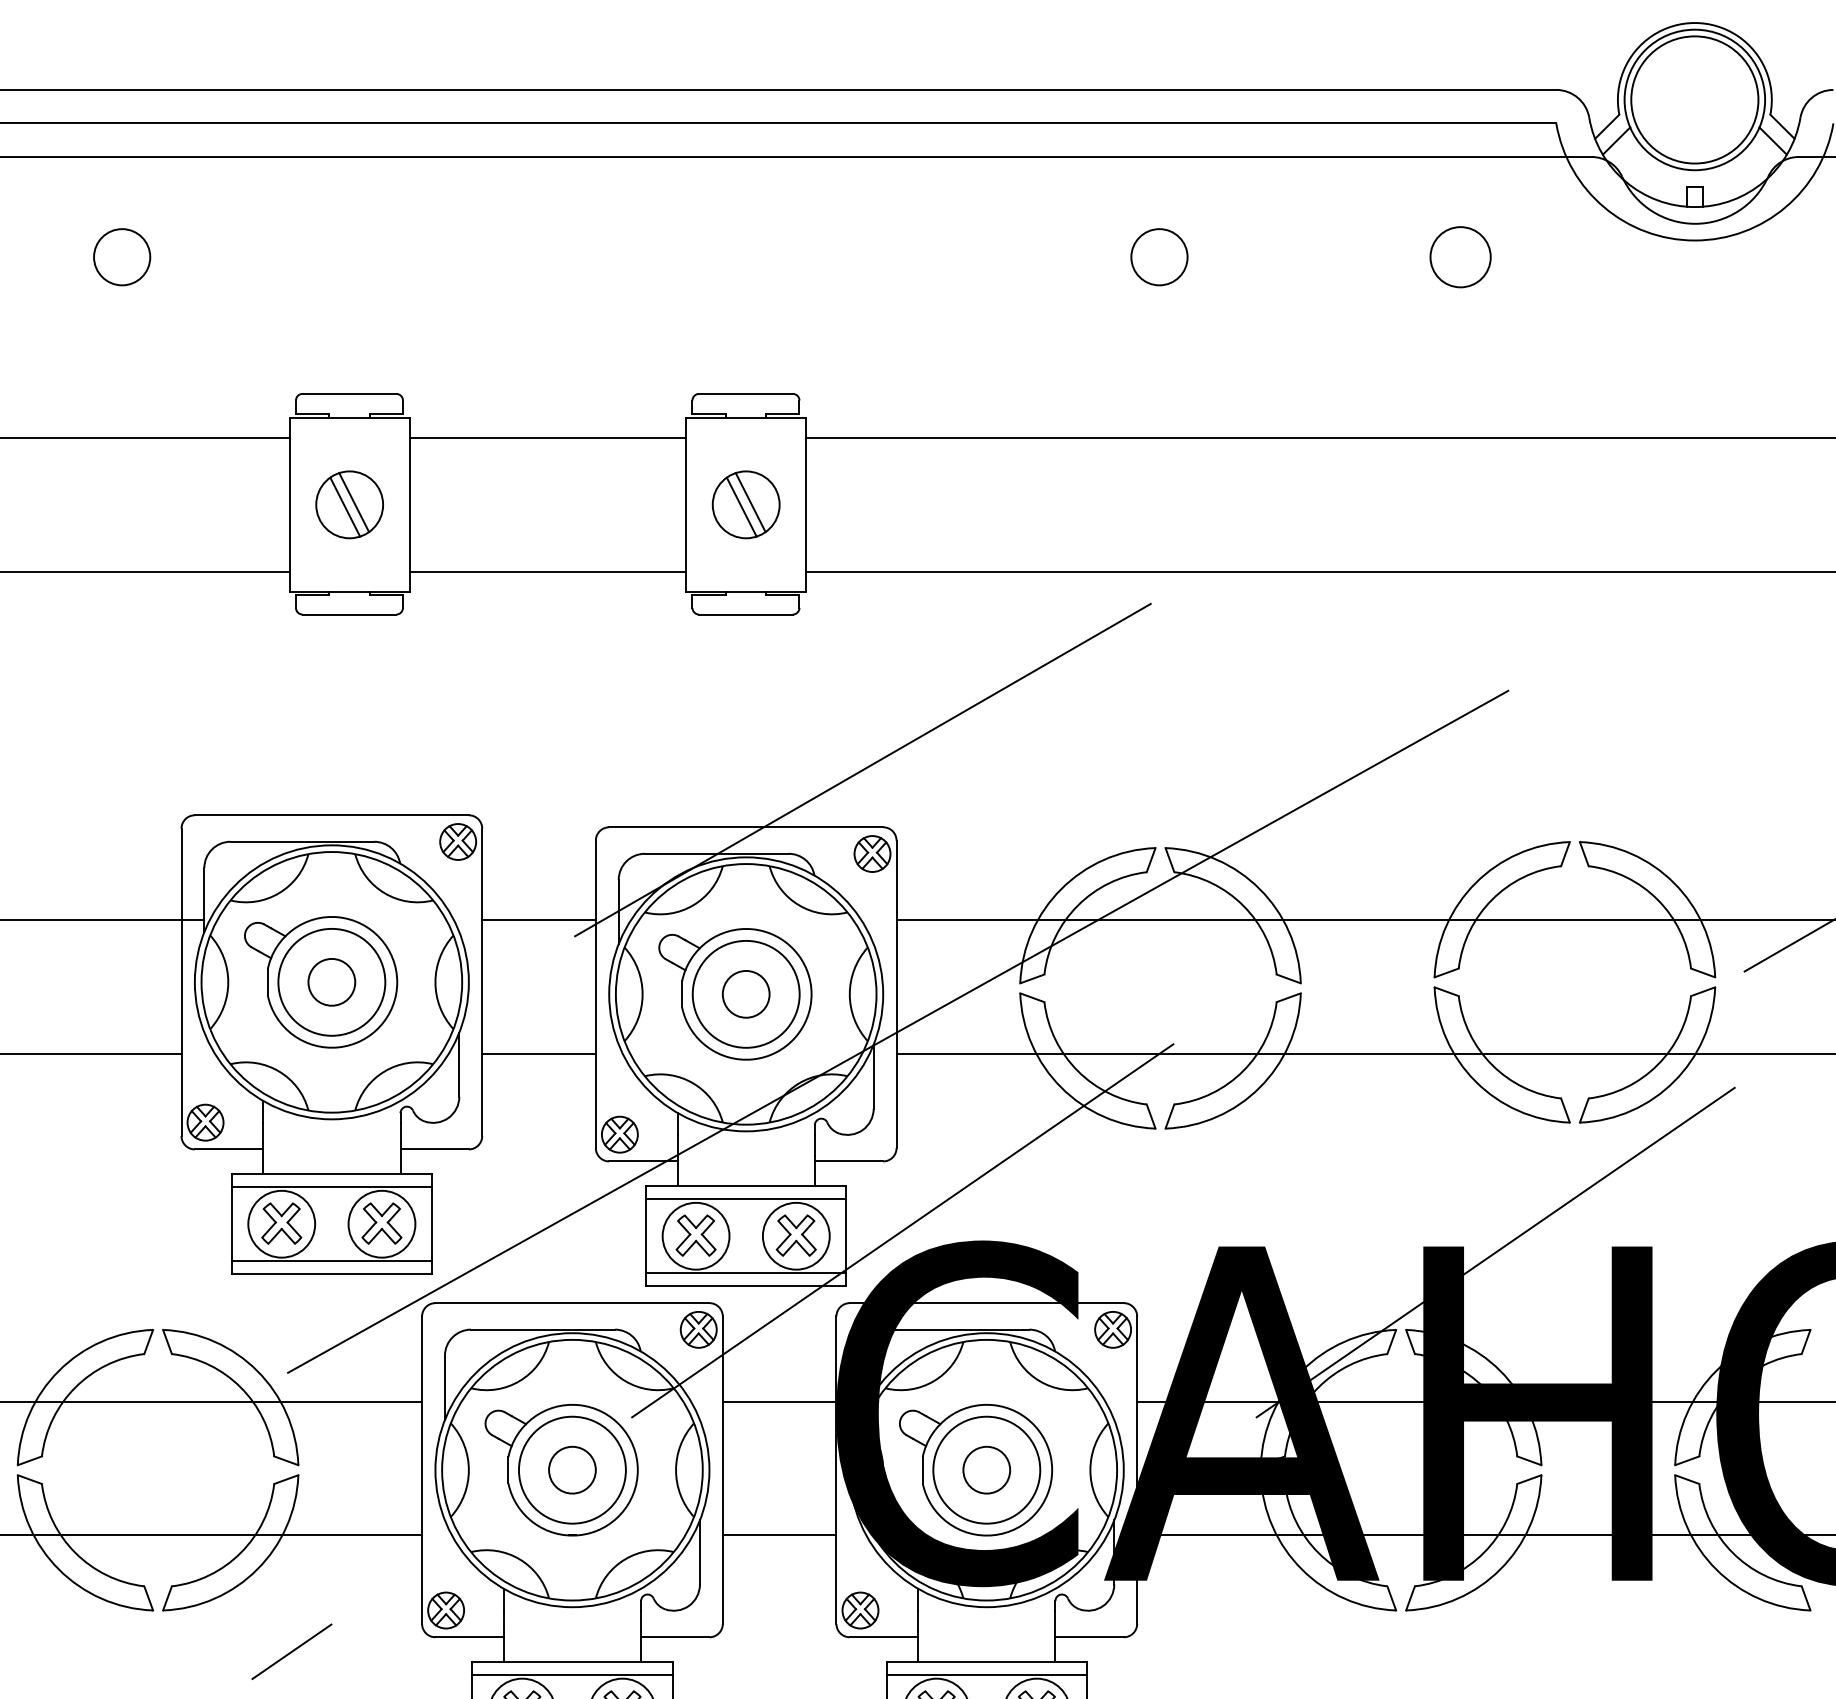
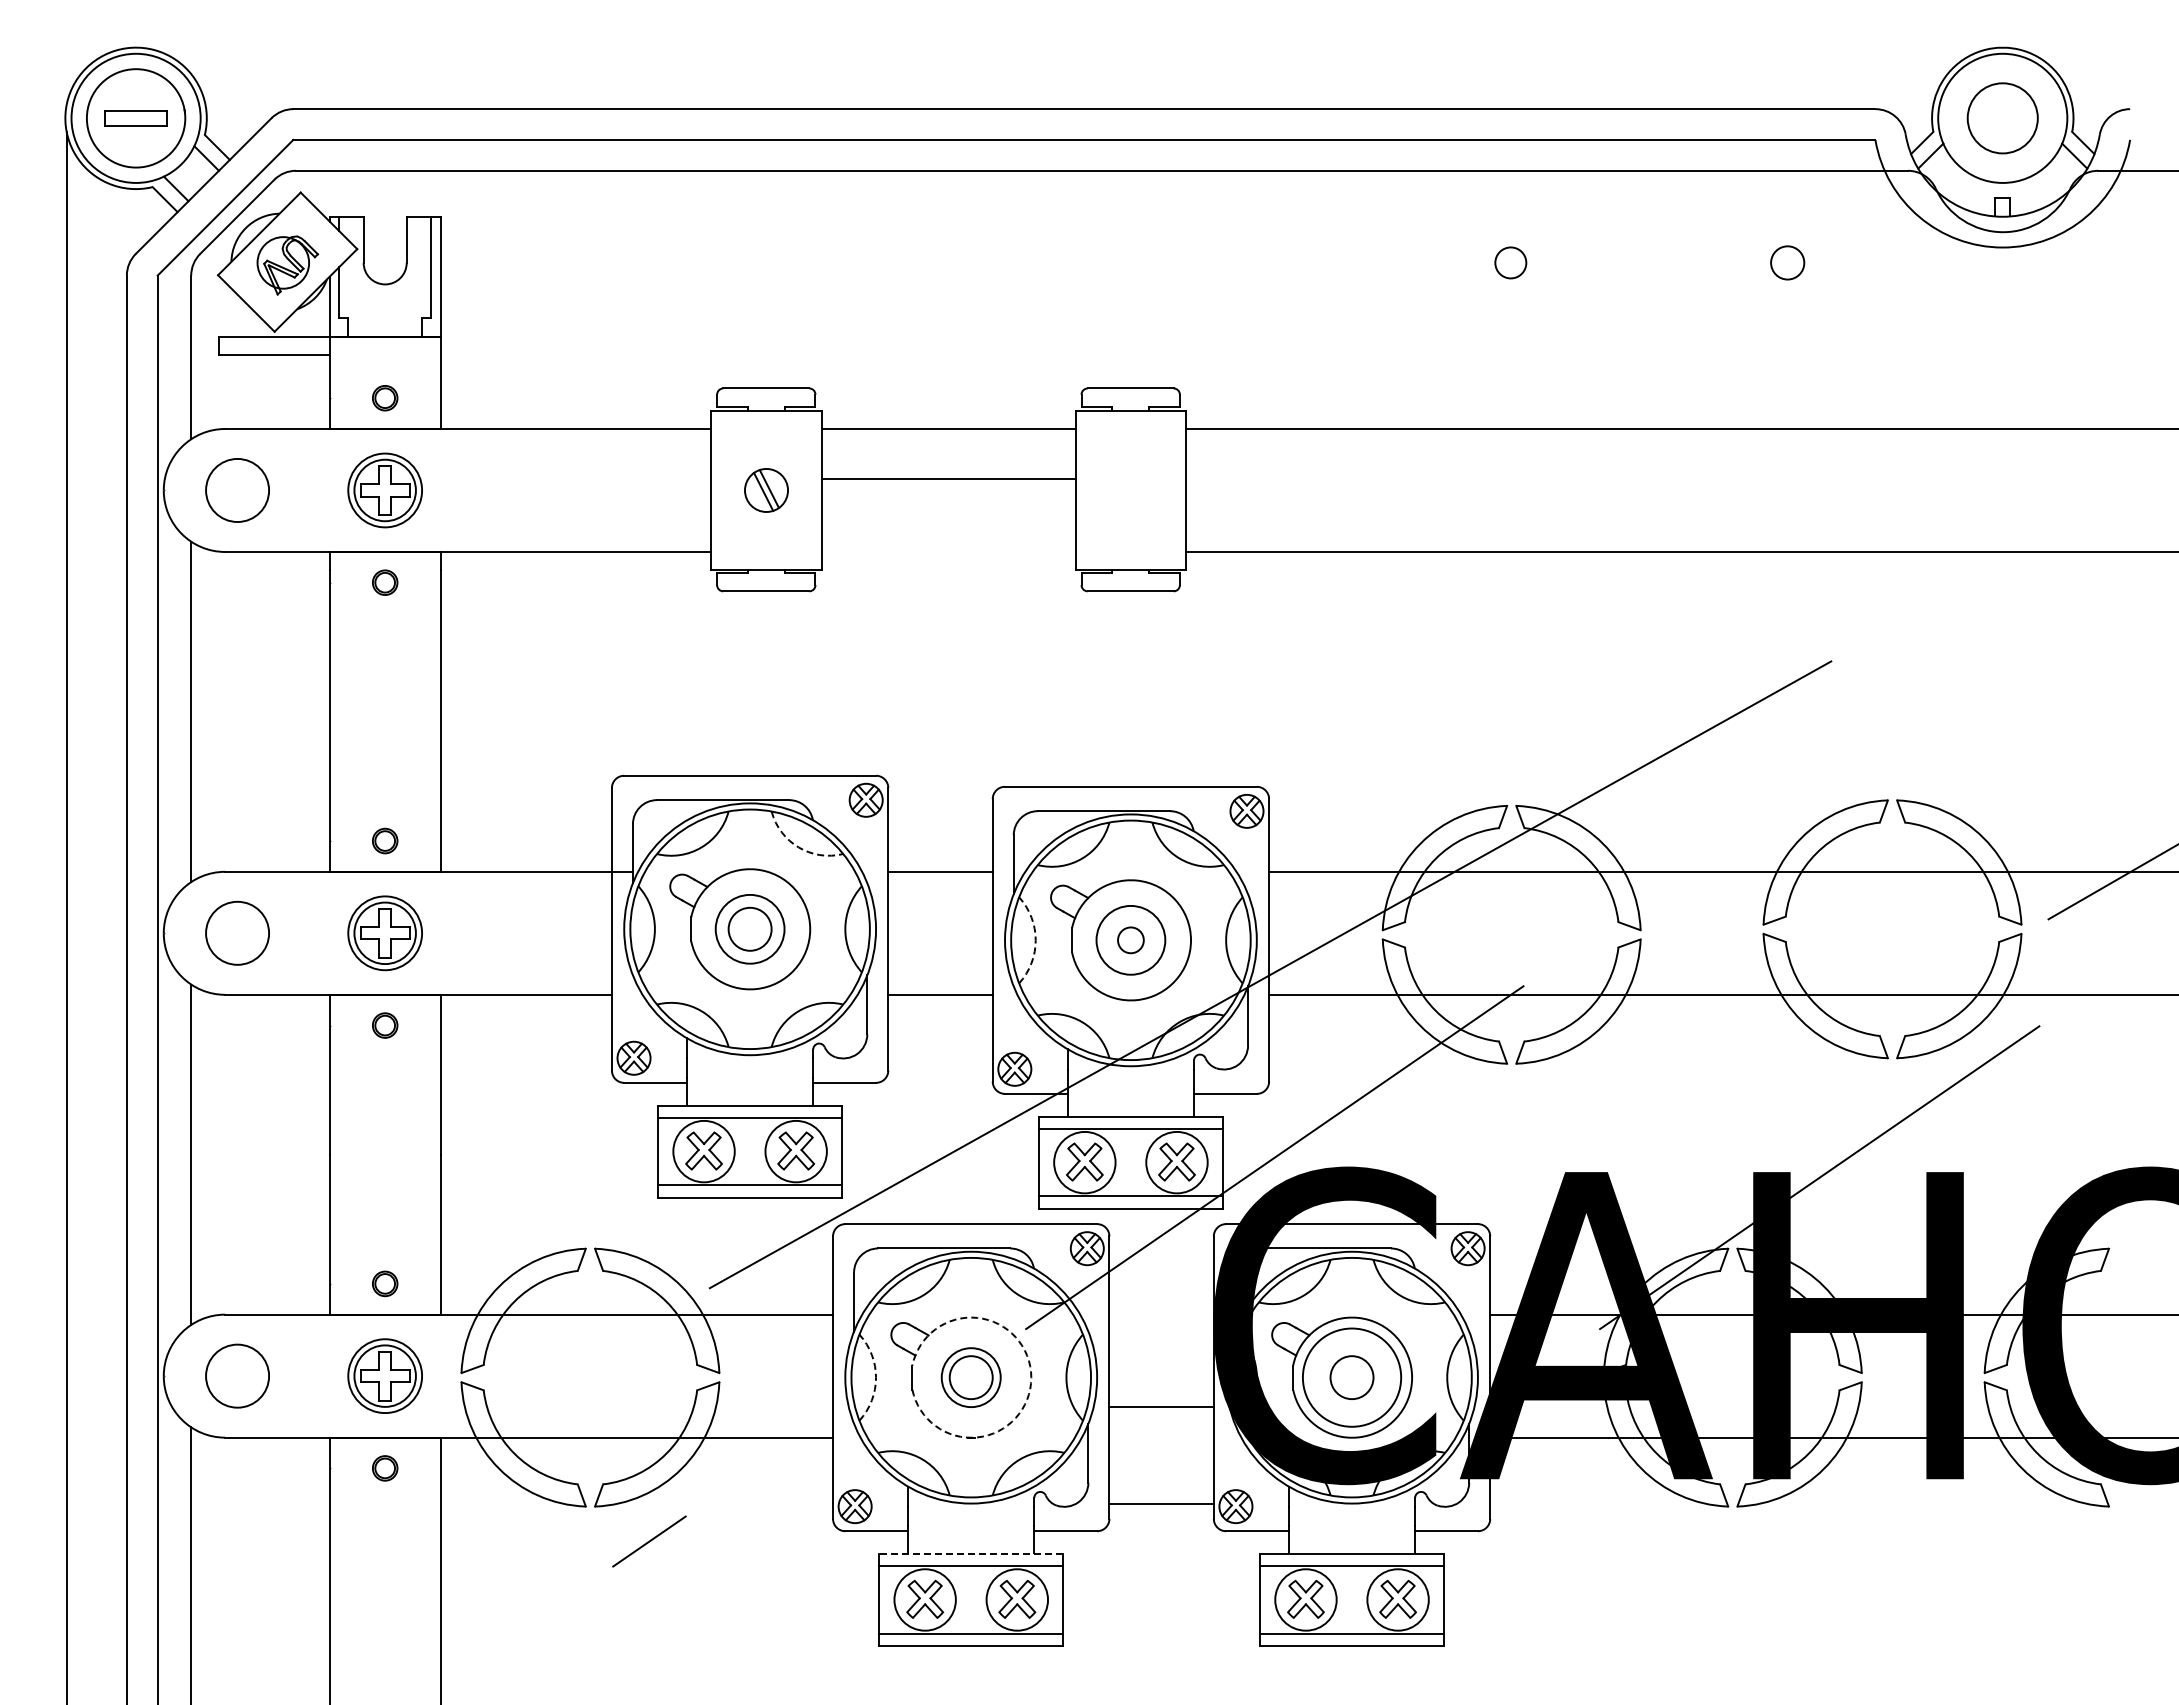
circle: (1694, 99) -> (2002, 117), size x0.6
circle: (122, 256) -> (557, 262), removed
circle: (1159, 256) -> (1510, 262), size x0.6
circle: (1460, 256) -> (1787, 262), size x0.6
part: (349, 504) -> (766, 490), size x0.7
part: (745, 504) -> (1130, 490), removed
line: (547, 571) -> (948, 478), moved
line: (862, 769) -> (1237, 733), removed
arc: (384, 893) -> (798, 847), solid -> dashed
circle: (332, 982) -> (750, 929), size x0.7
circle: (745, 993) -> (1130, 939), size x0.6
arc: (642, 994) -> (1035, 940), solid -> dashed
circle: (745, 994) -> (1130, 940), size x0.7
line: (779, 1401) -> (1161, 1406), moved
arc: (469, 1470) -> (876, 1377), solid -> dashed
circle: (572, 1470) -> (971, 1377), size x0.6
arc: (638, 1470) -> (1031, 1377), solid -> dashed
line: (779, 1535) -> (1161, 1503), moved
line: (292, 1651) -> (649, 1541), moved
line: (571, 1661) -> (970, 1553), solid -> dashed

